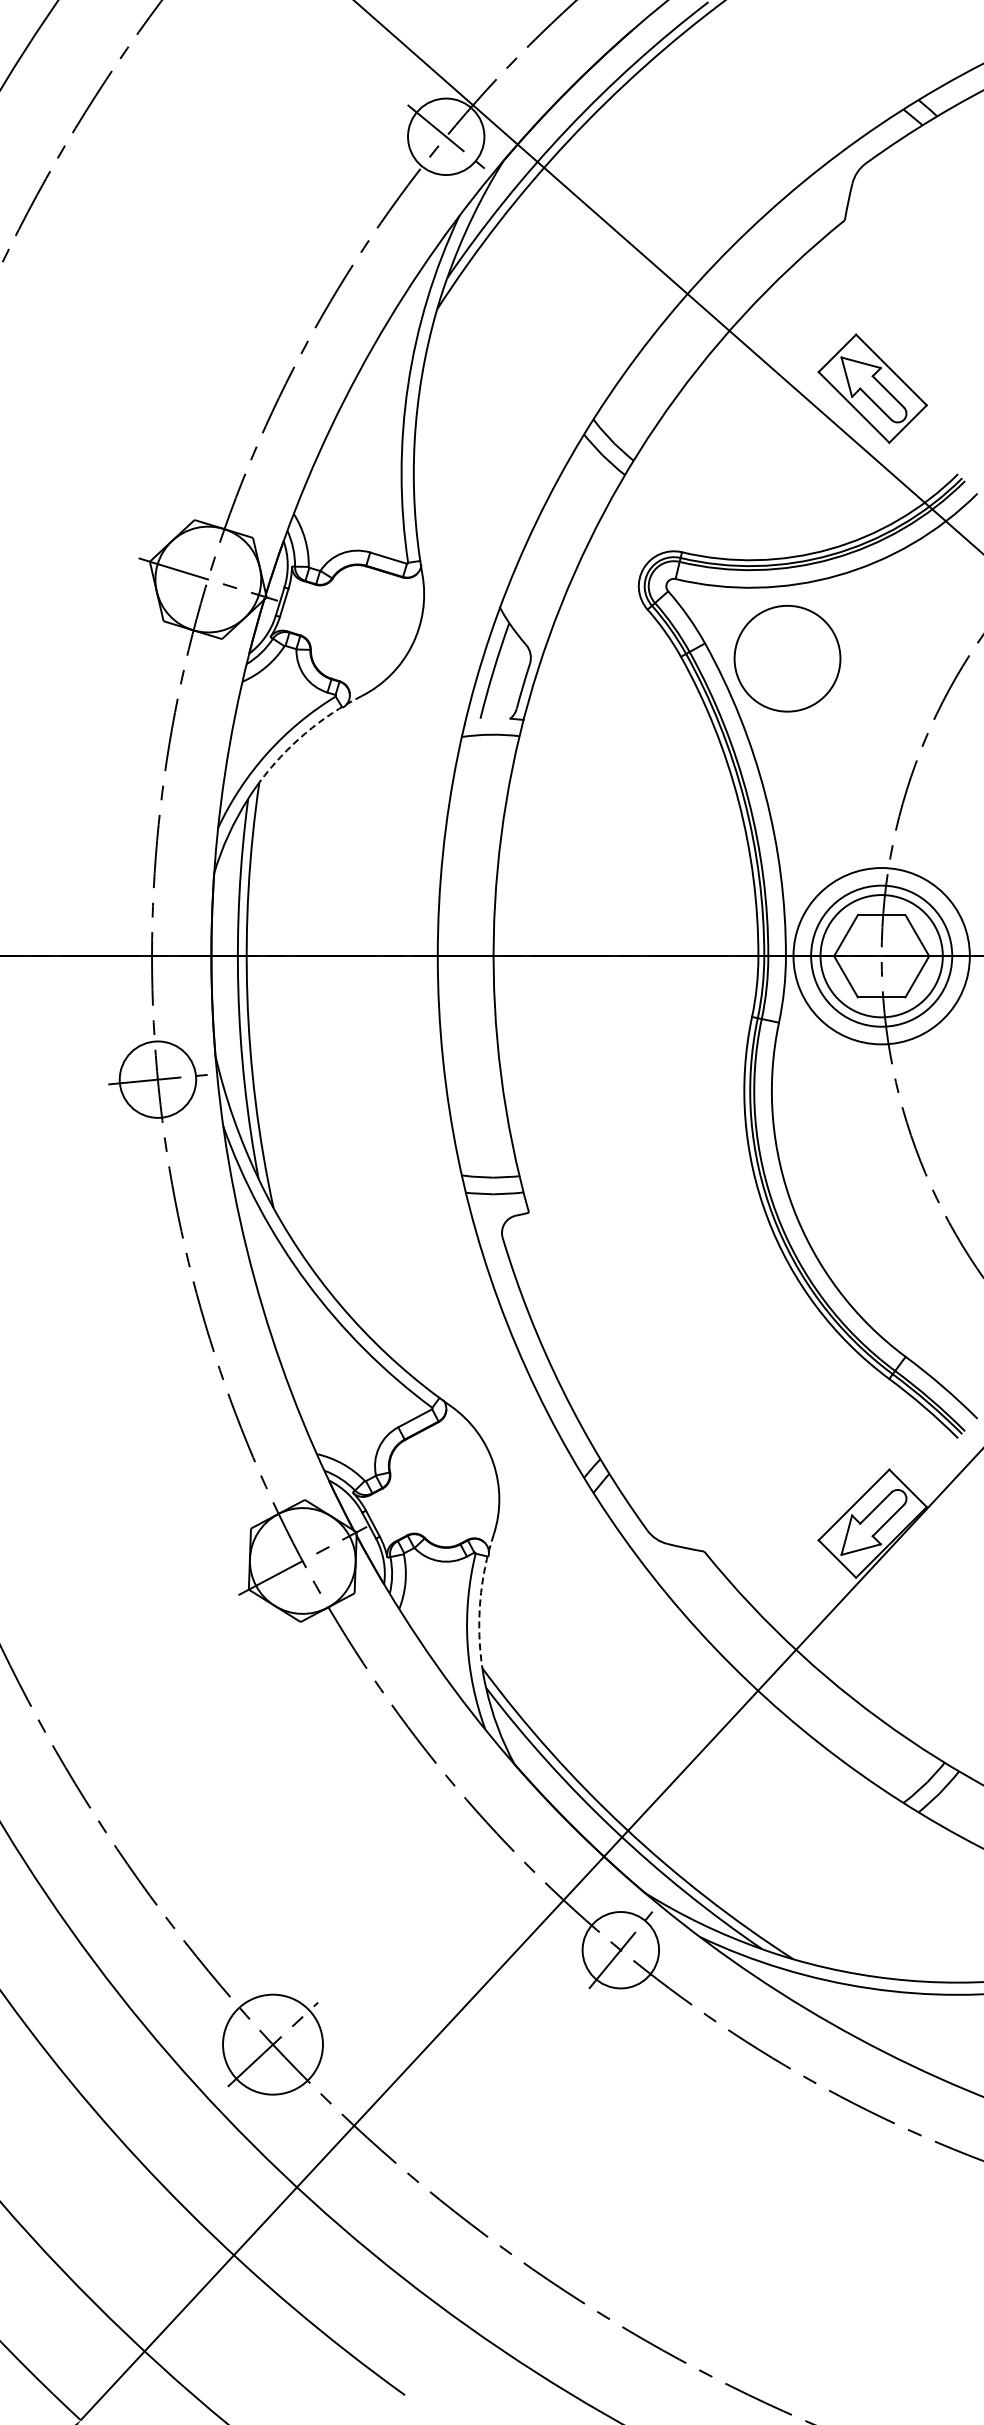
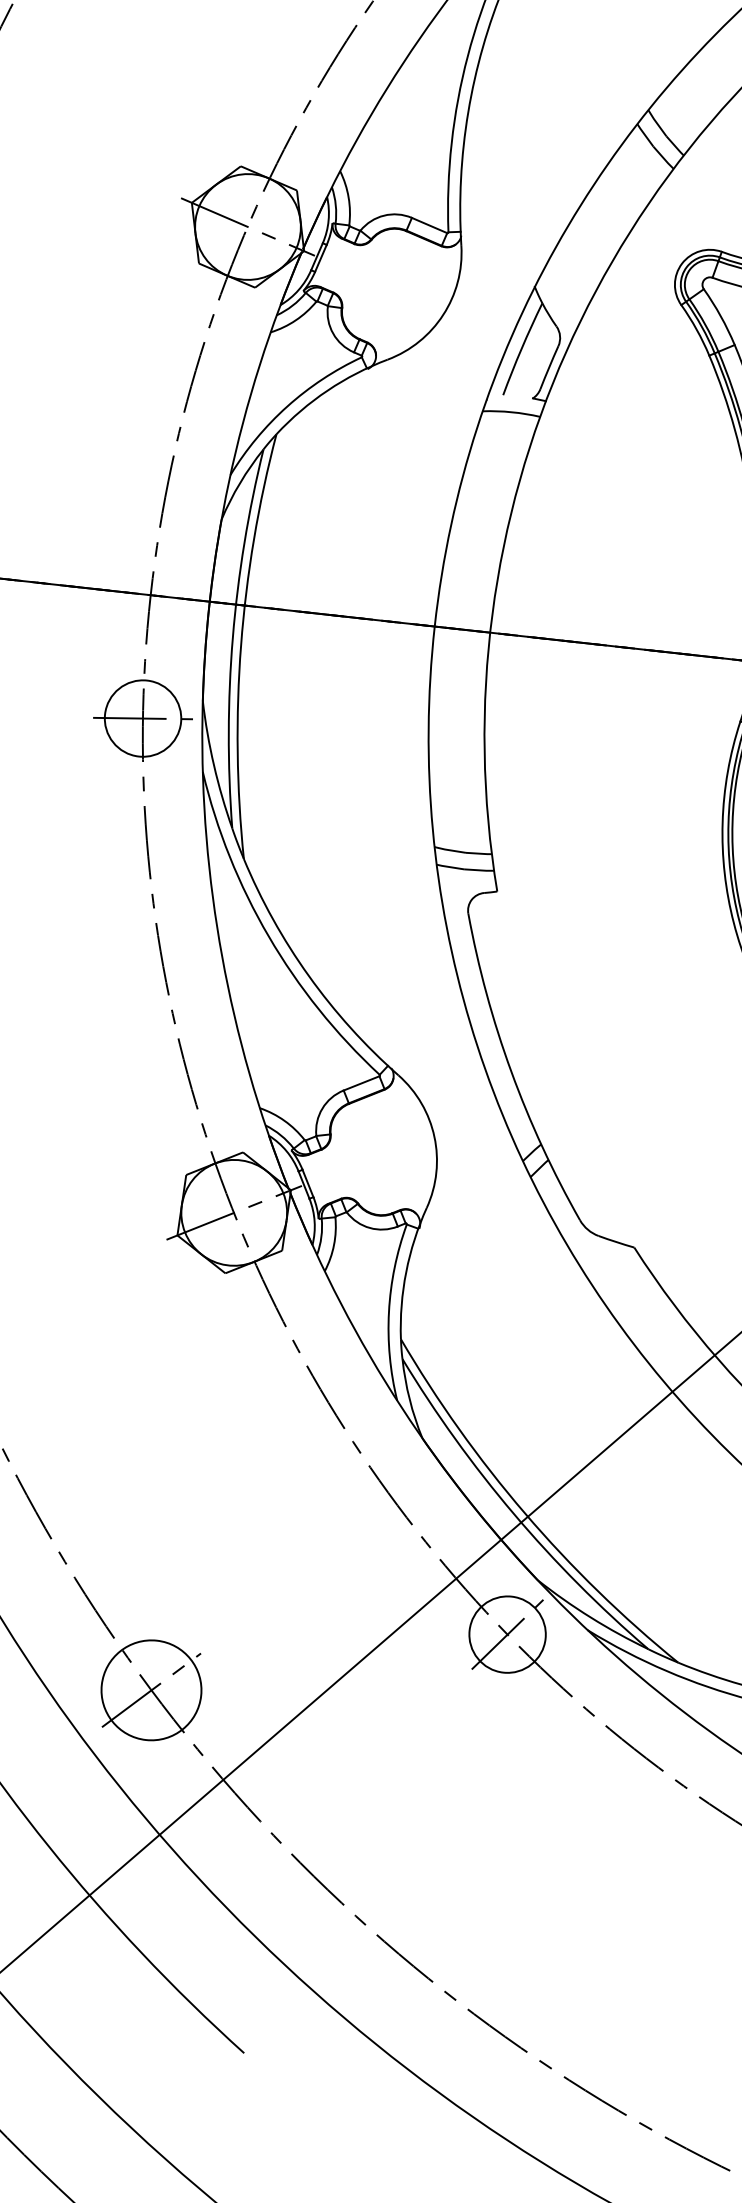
arc: (305, 733) -> (327, 390), dashed -> solid
arc: (480, 1600) -> (406, 1271), dashed -> solid

